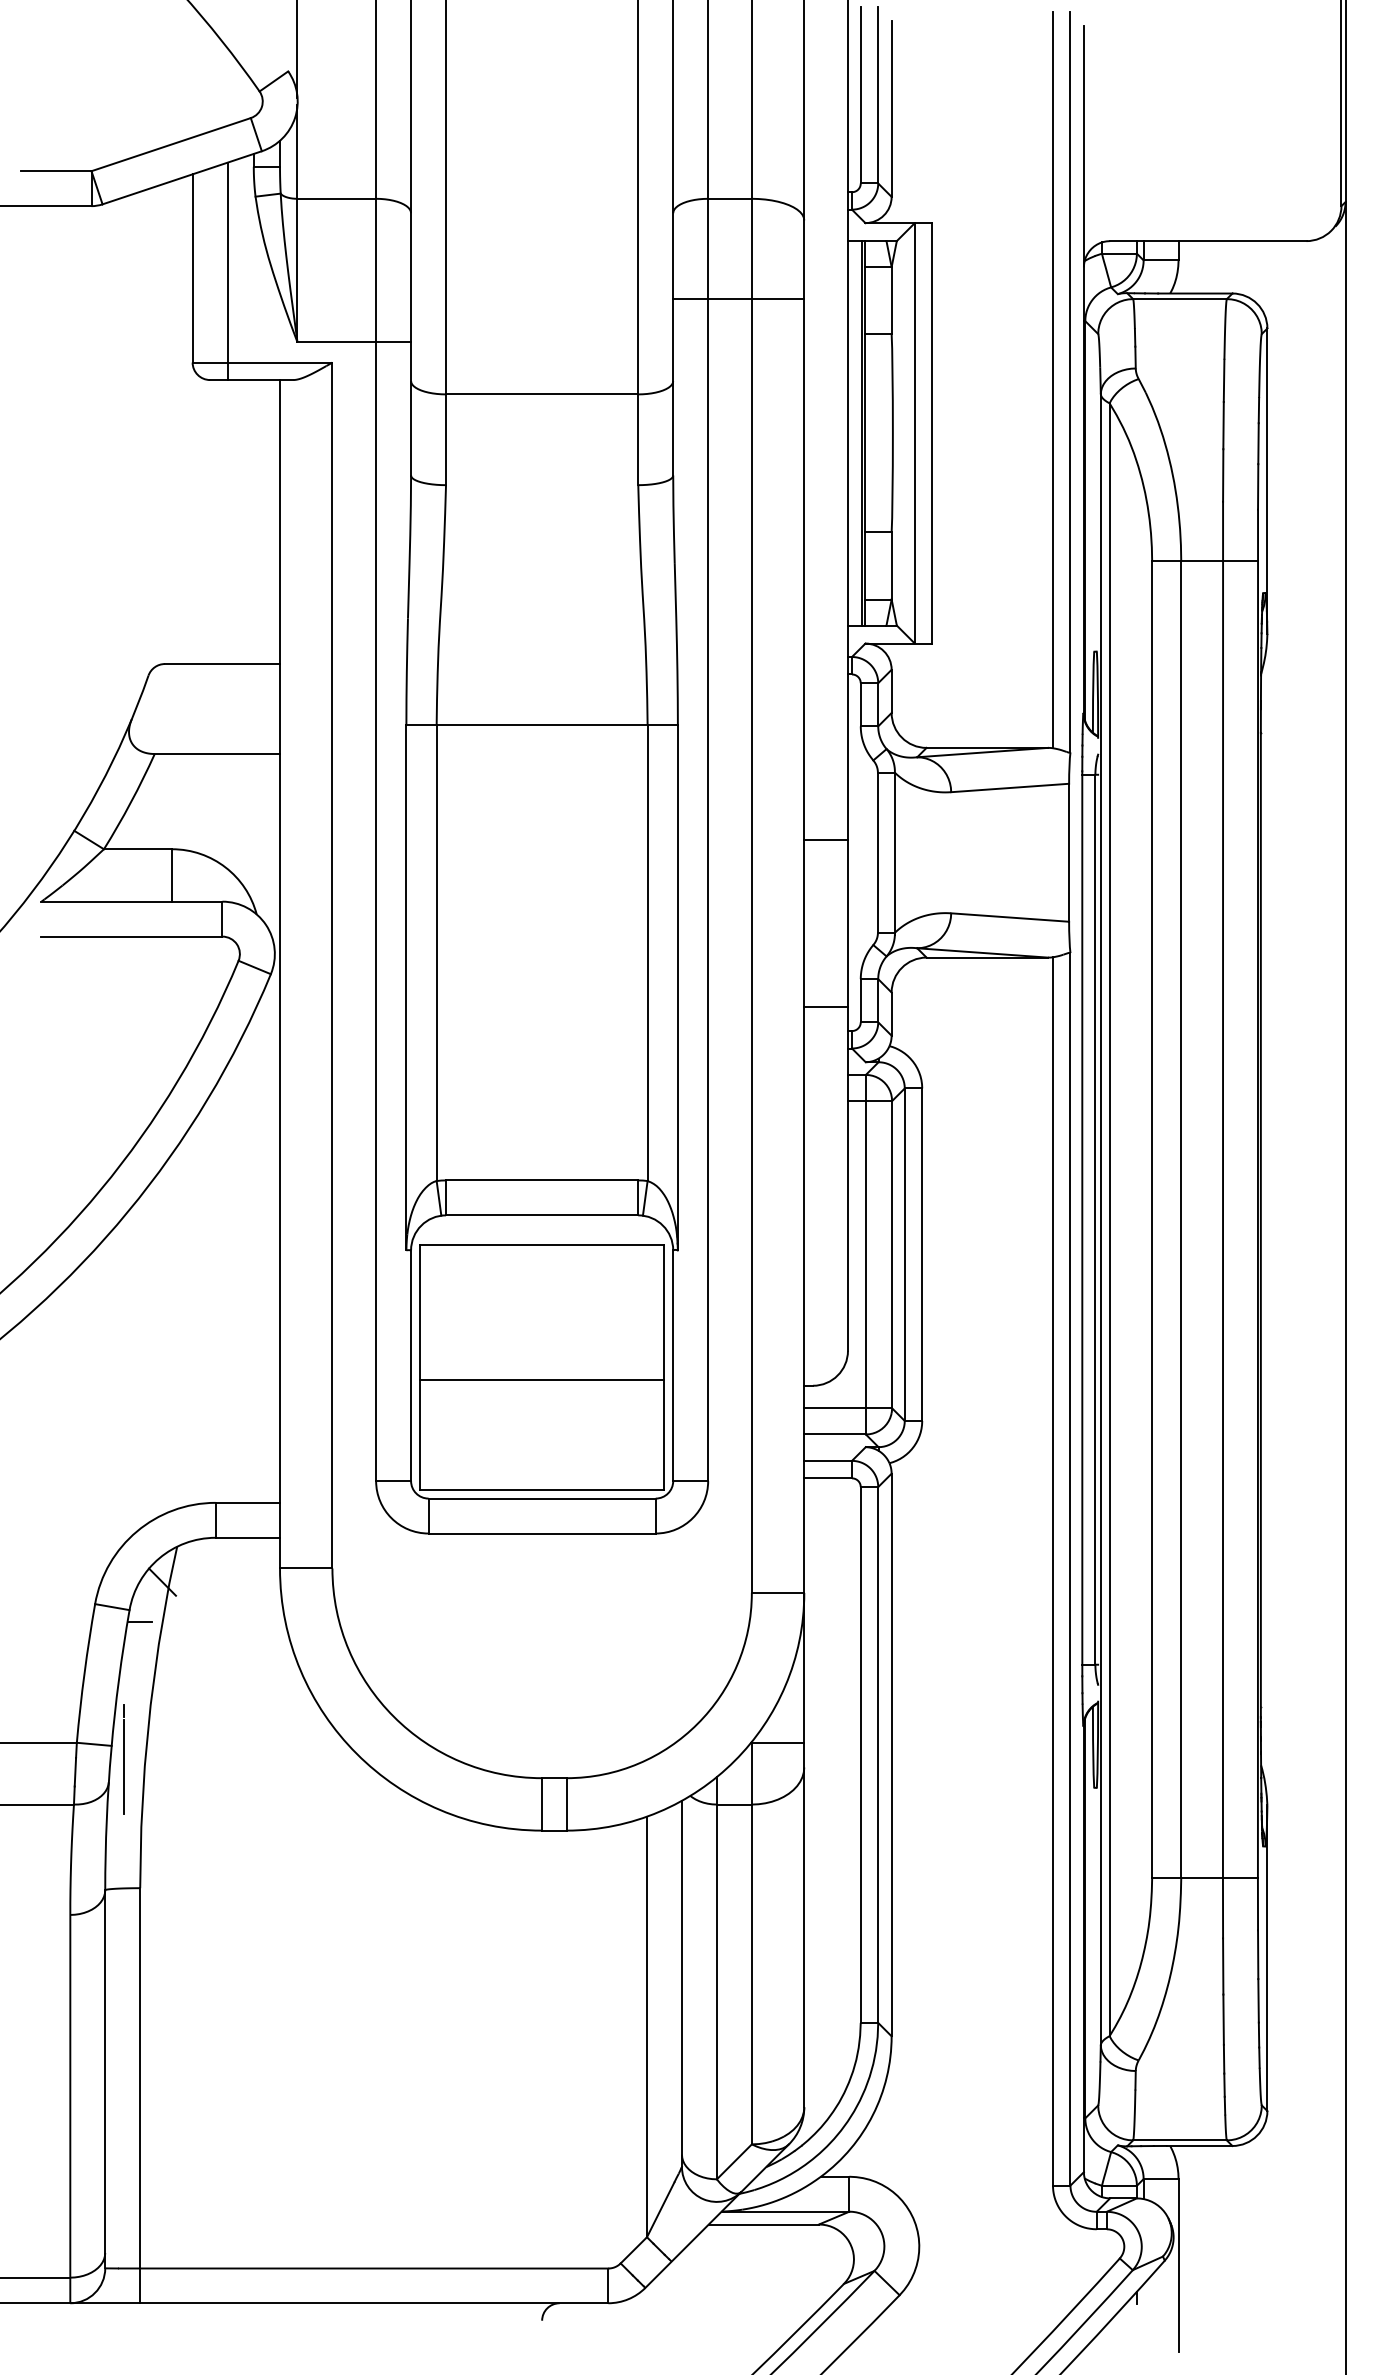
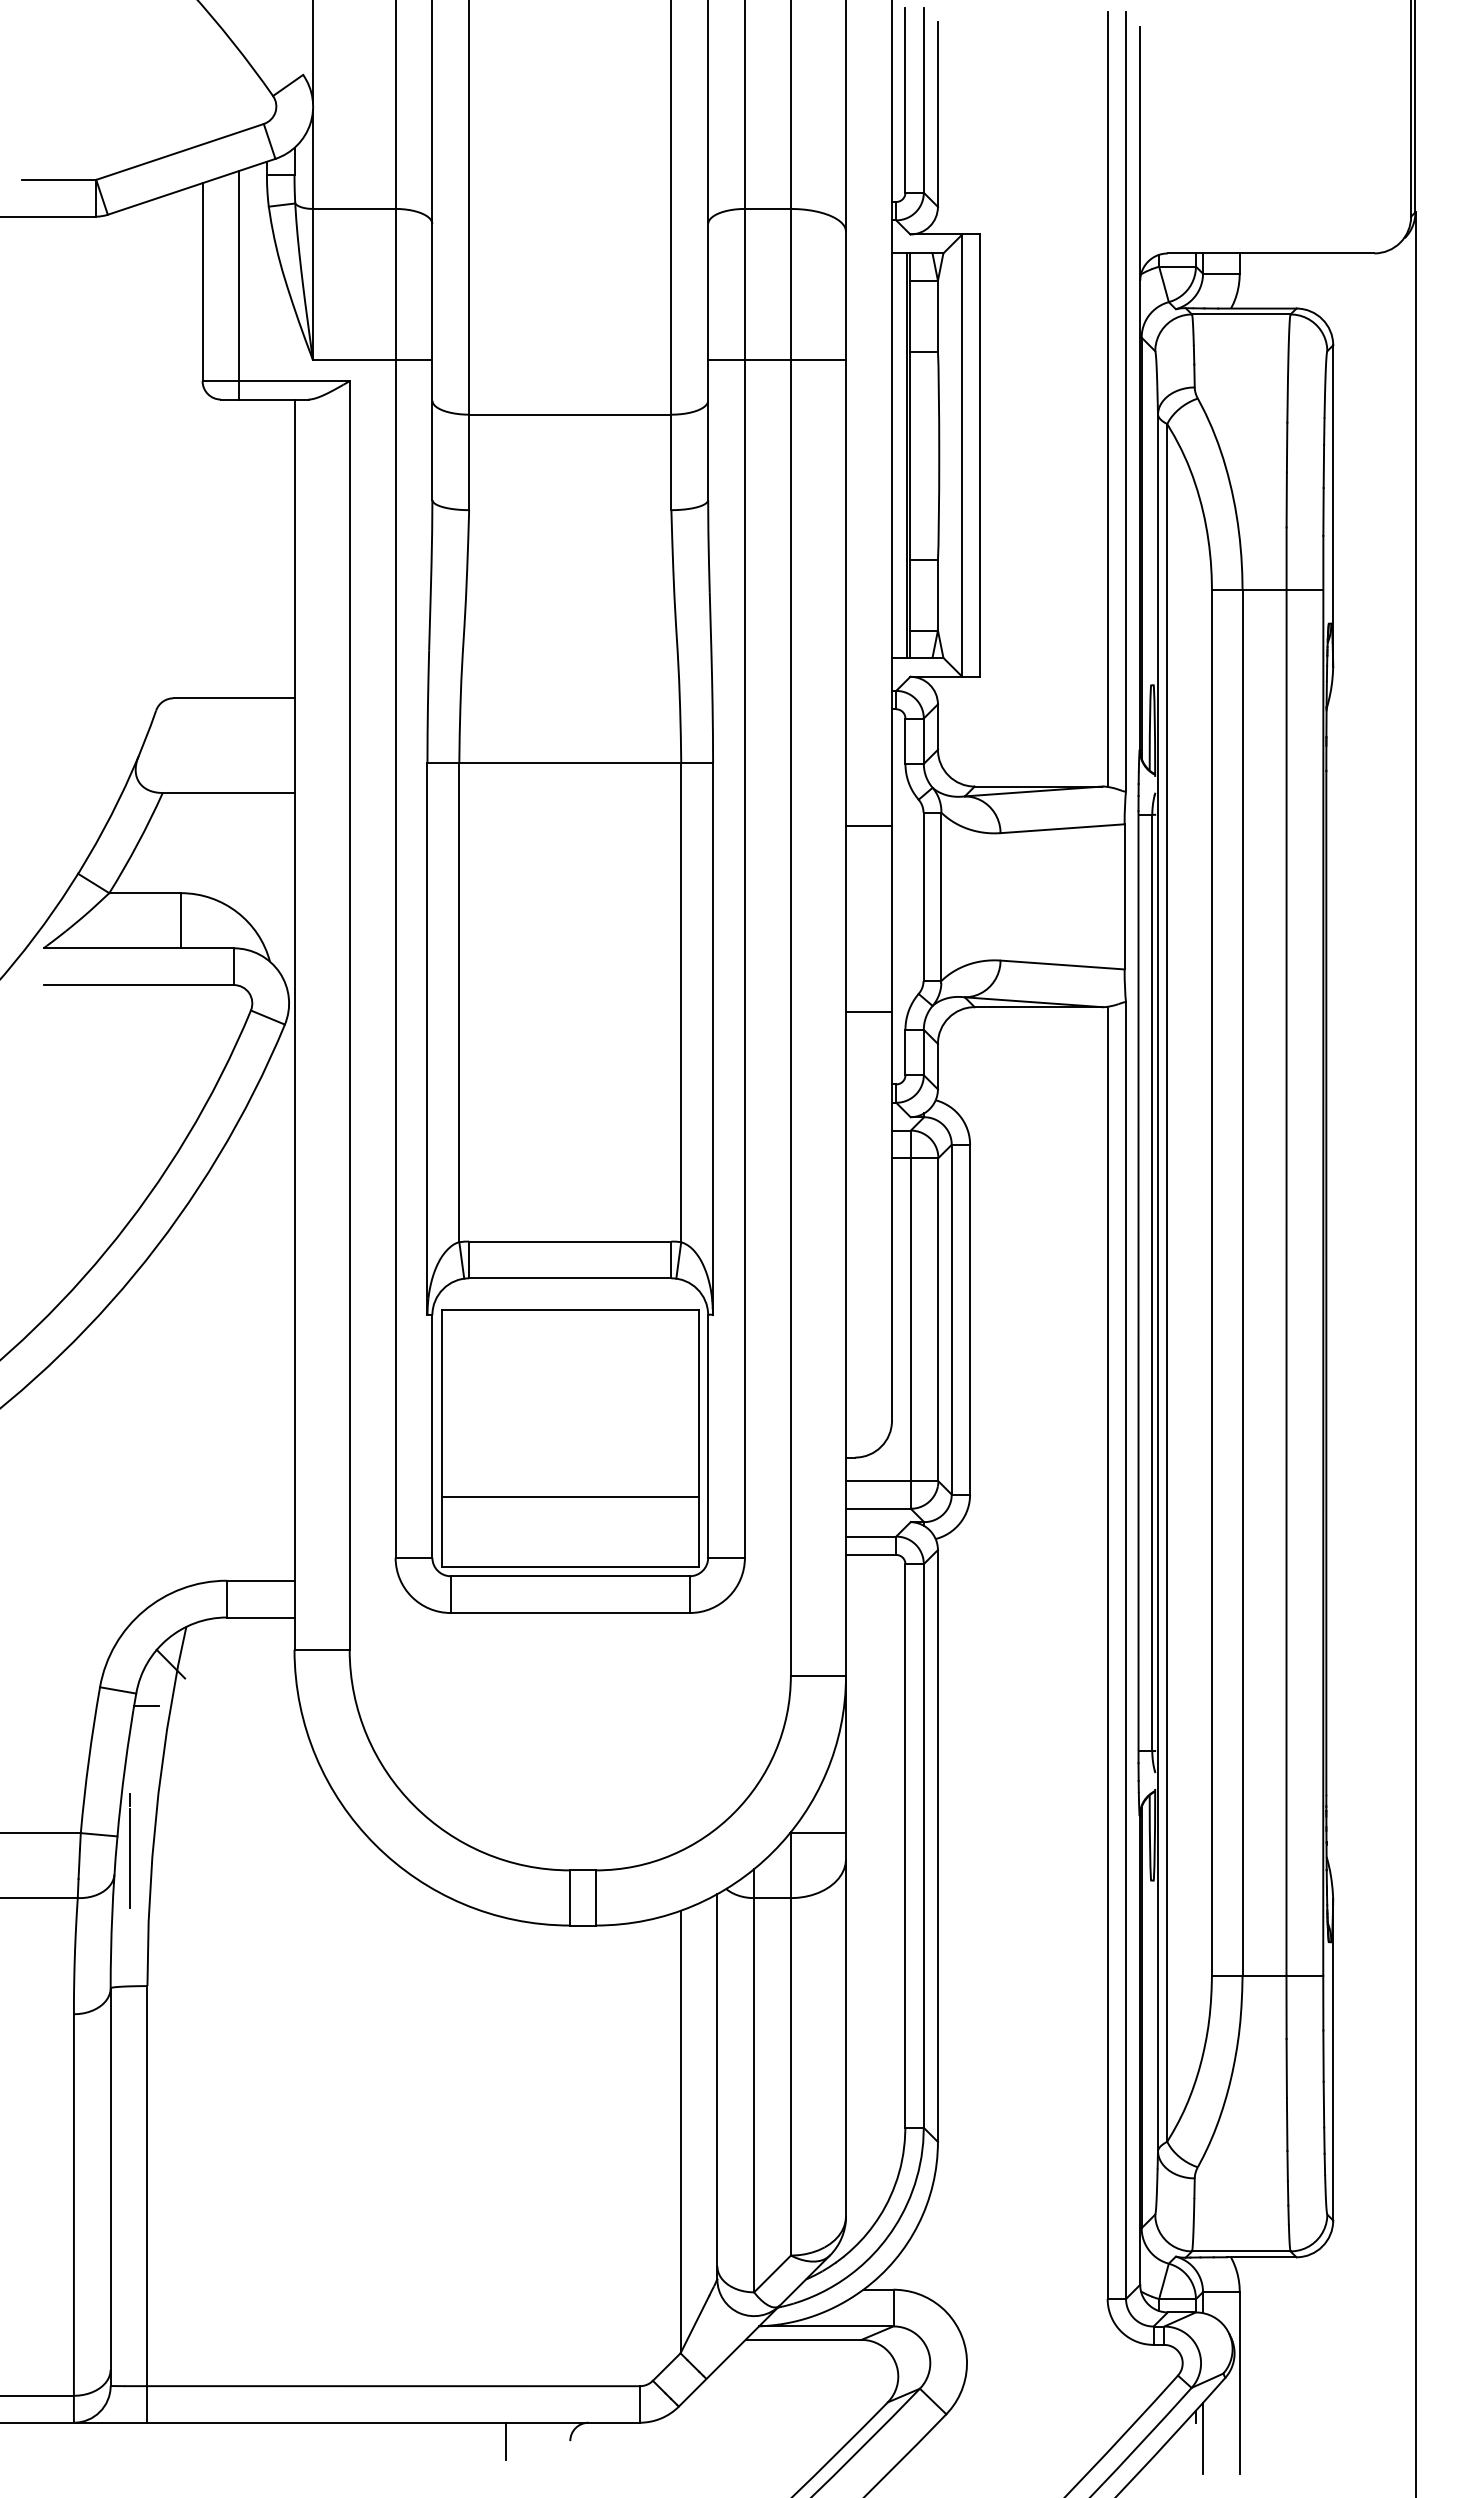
line: (739, 298) -> (777, 359), moved
line: (826, 840) -> (869, 826), moved
line: (826, 1006) -> (869, 1011), moved
line: (541, 1379) -> (569, 1497), moved
line: (1144, 2318) -> (1203, 2438), added
line: (480, 2320) -> (505, 2440), added

